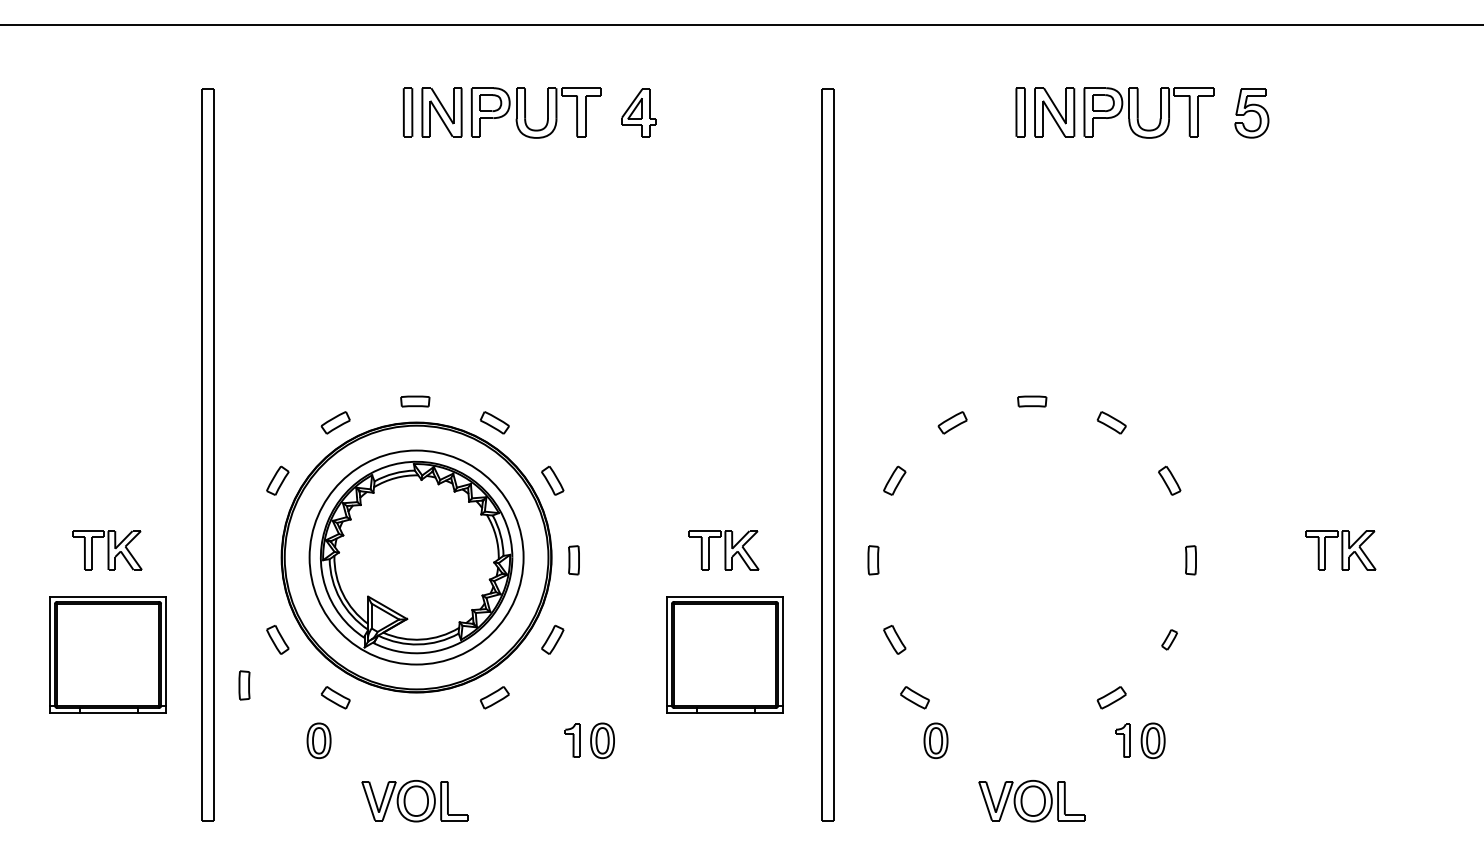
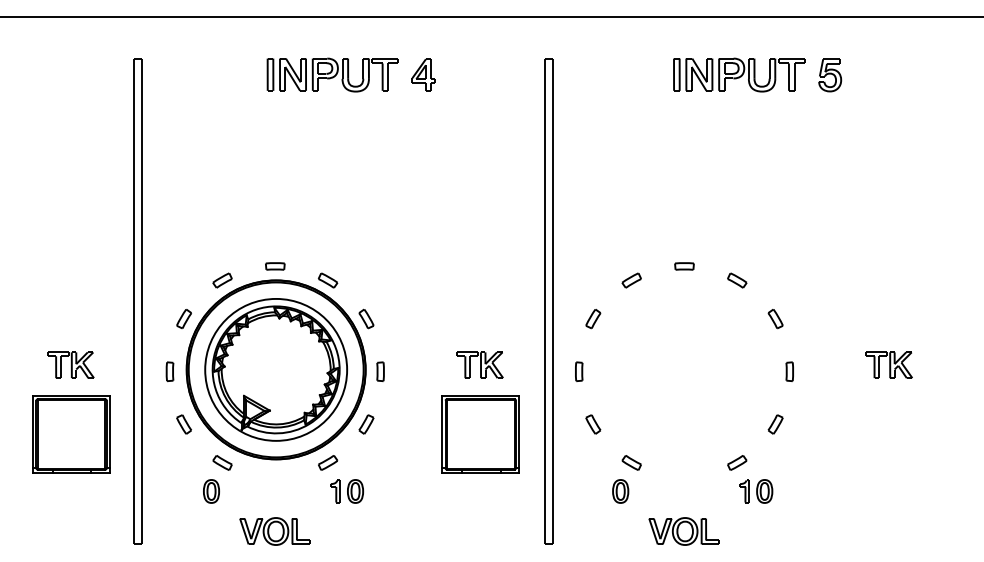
part: (1169, 639) -> (775, 424), size x1.43
part: (243, 685) -> (169, 371), moved
part: (914, 697) -> (631, 462), moved
part: (590, 740) -> (347, 491), moved

